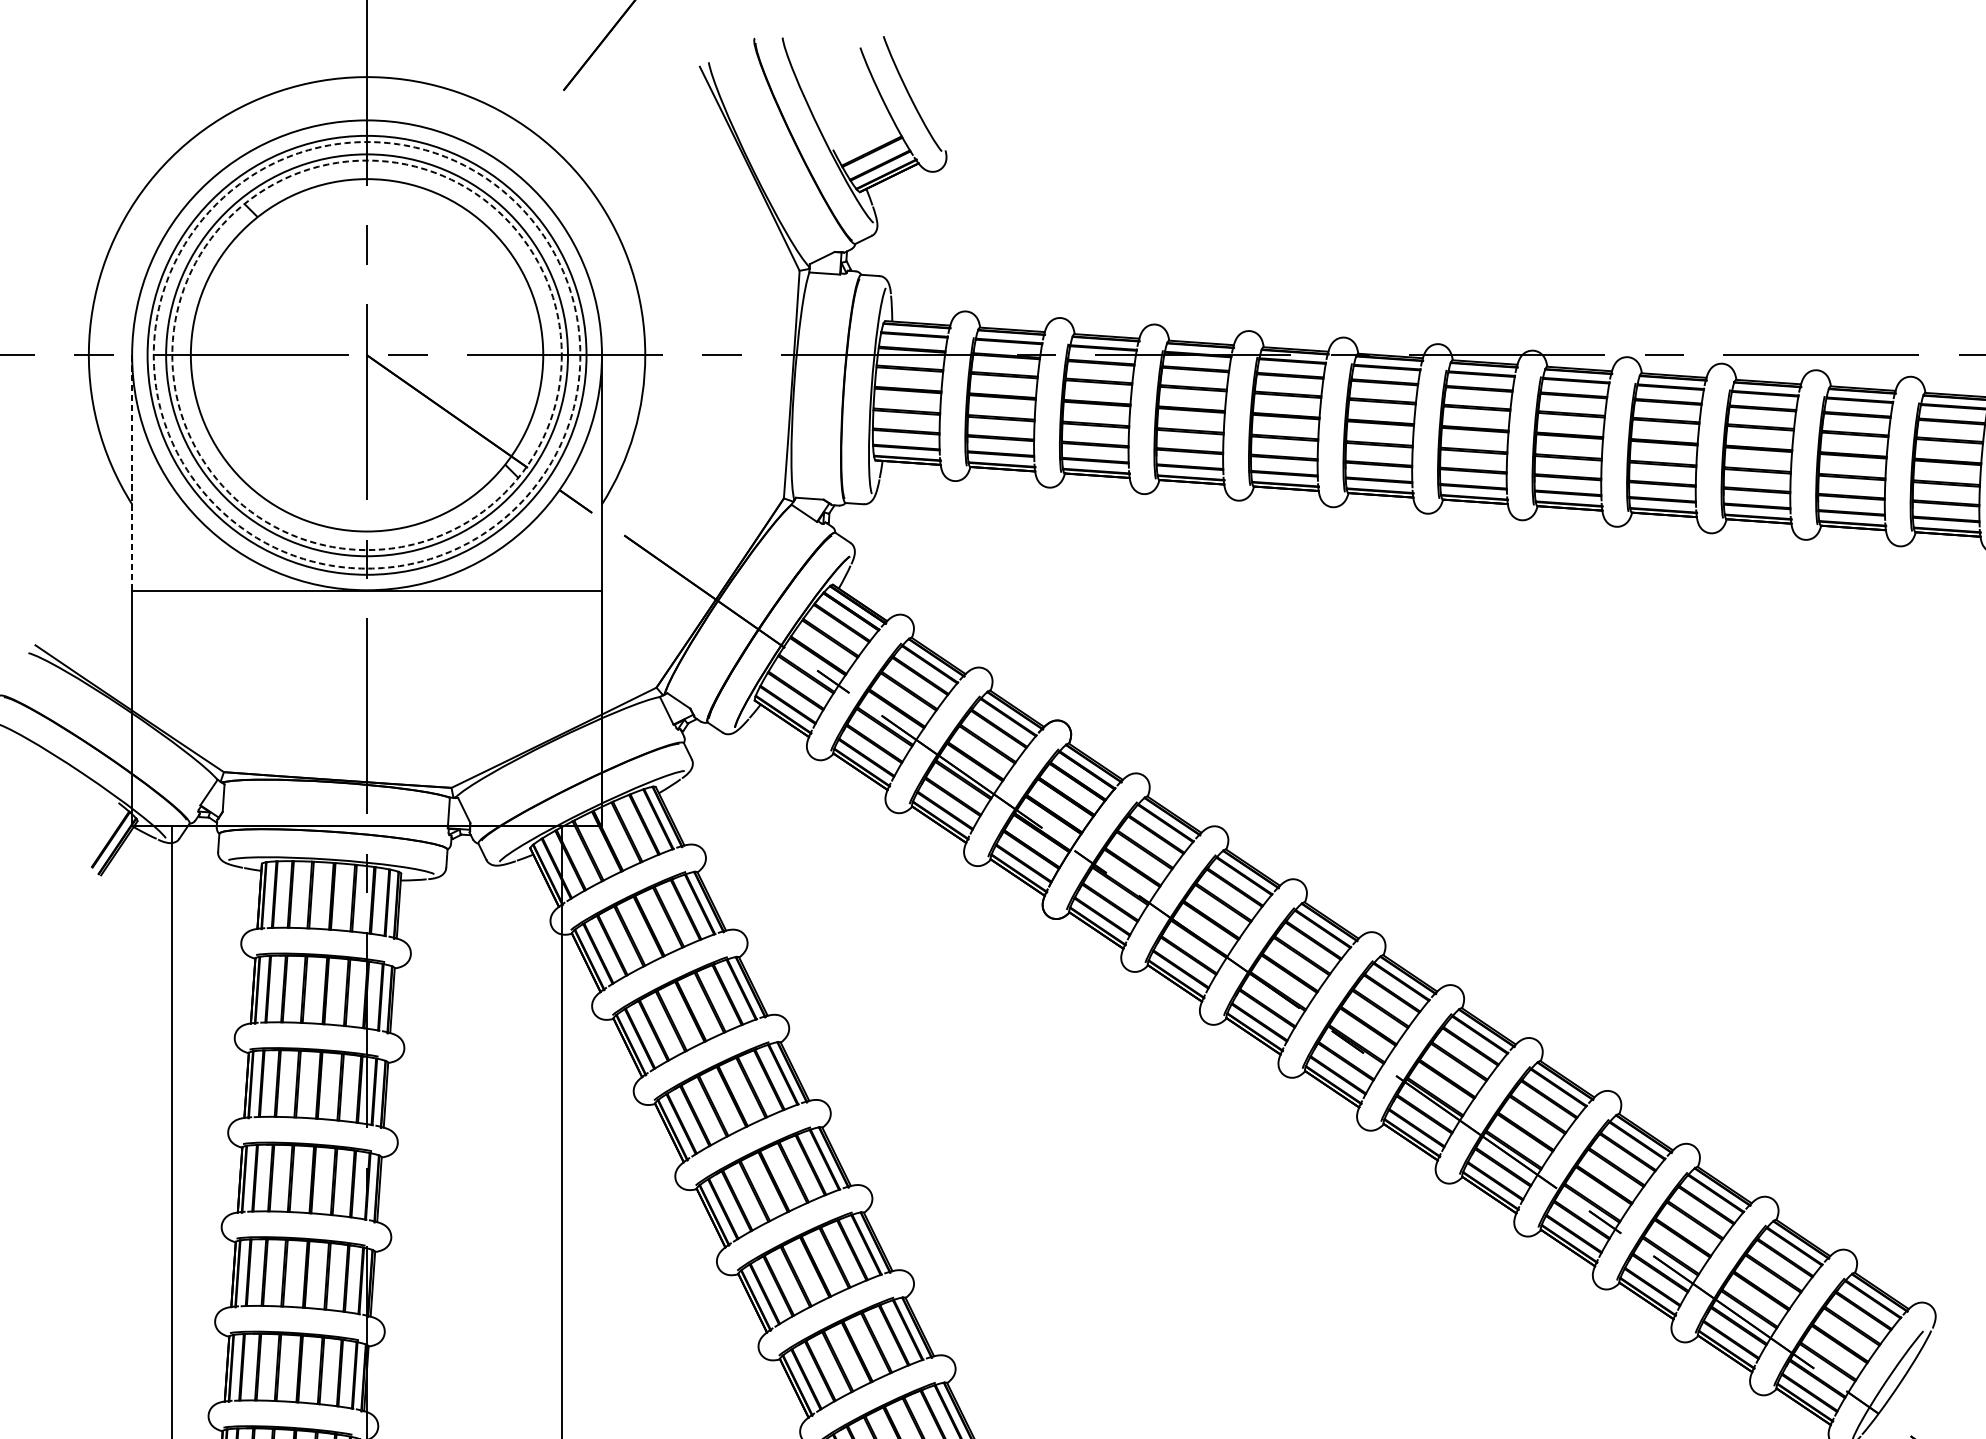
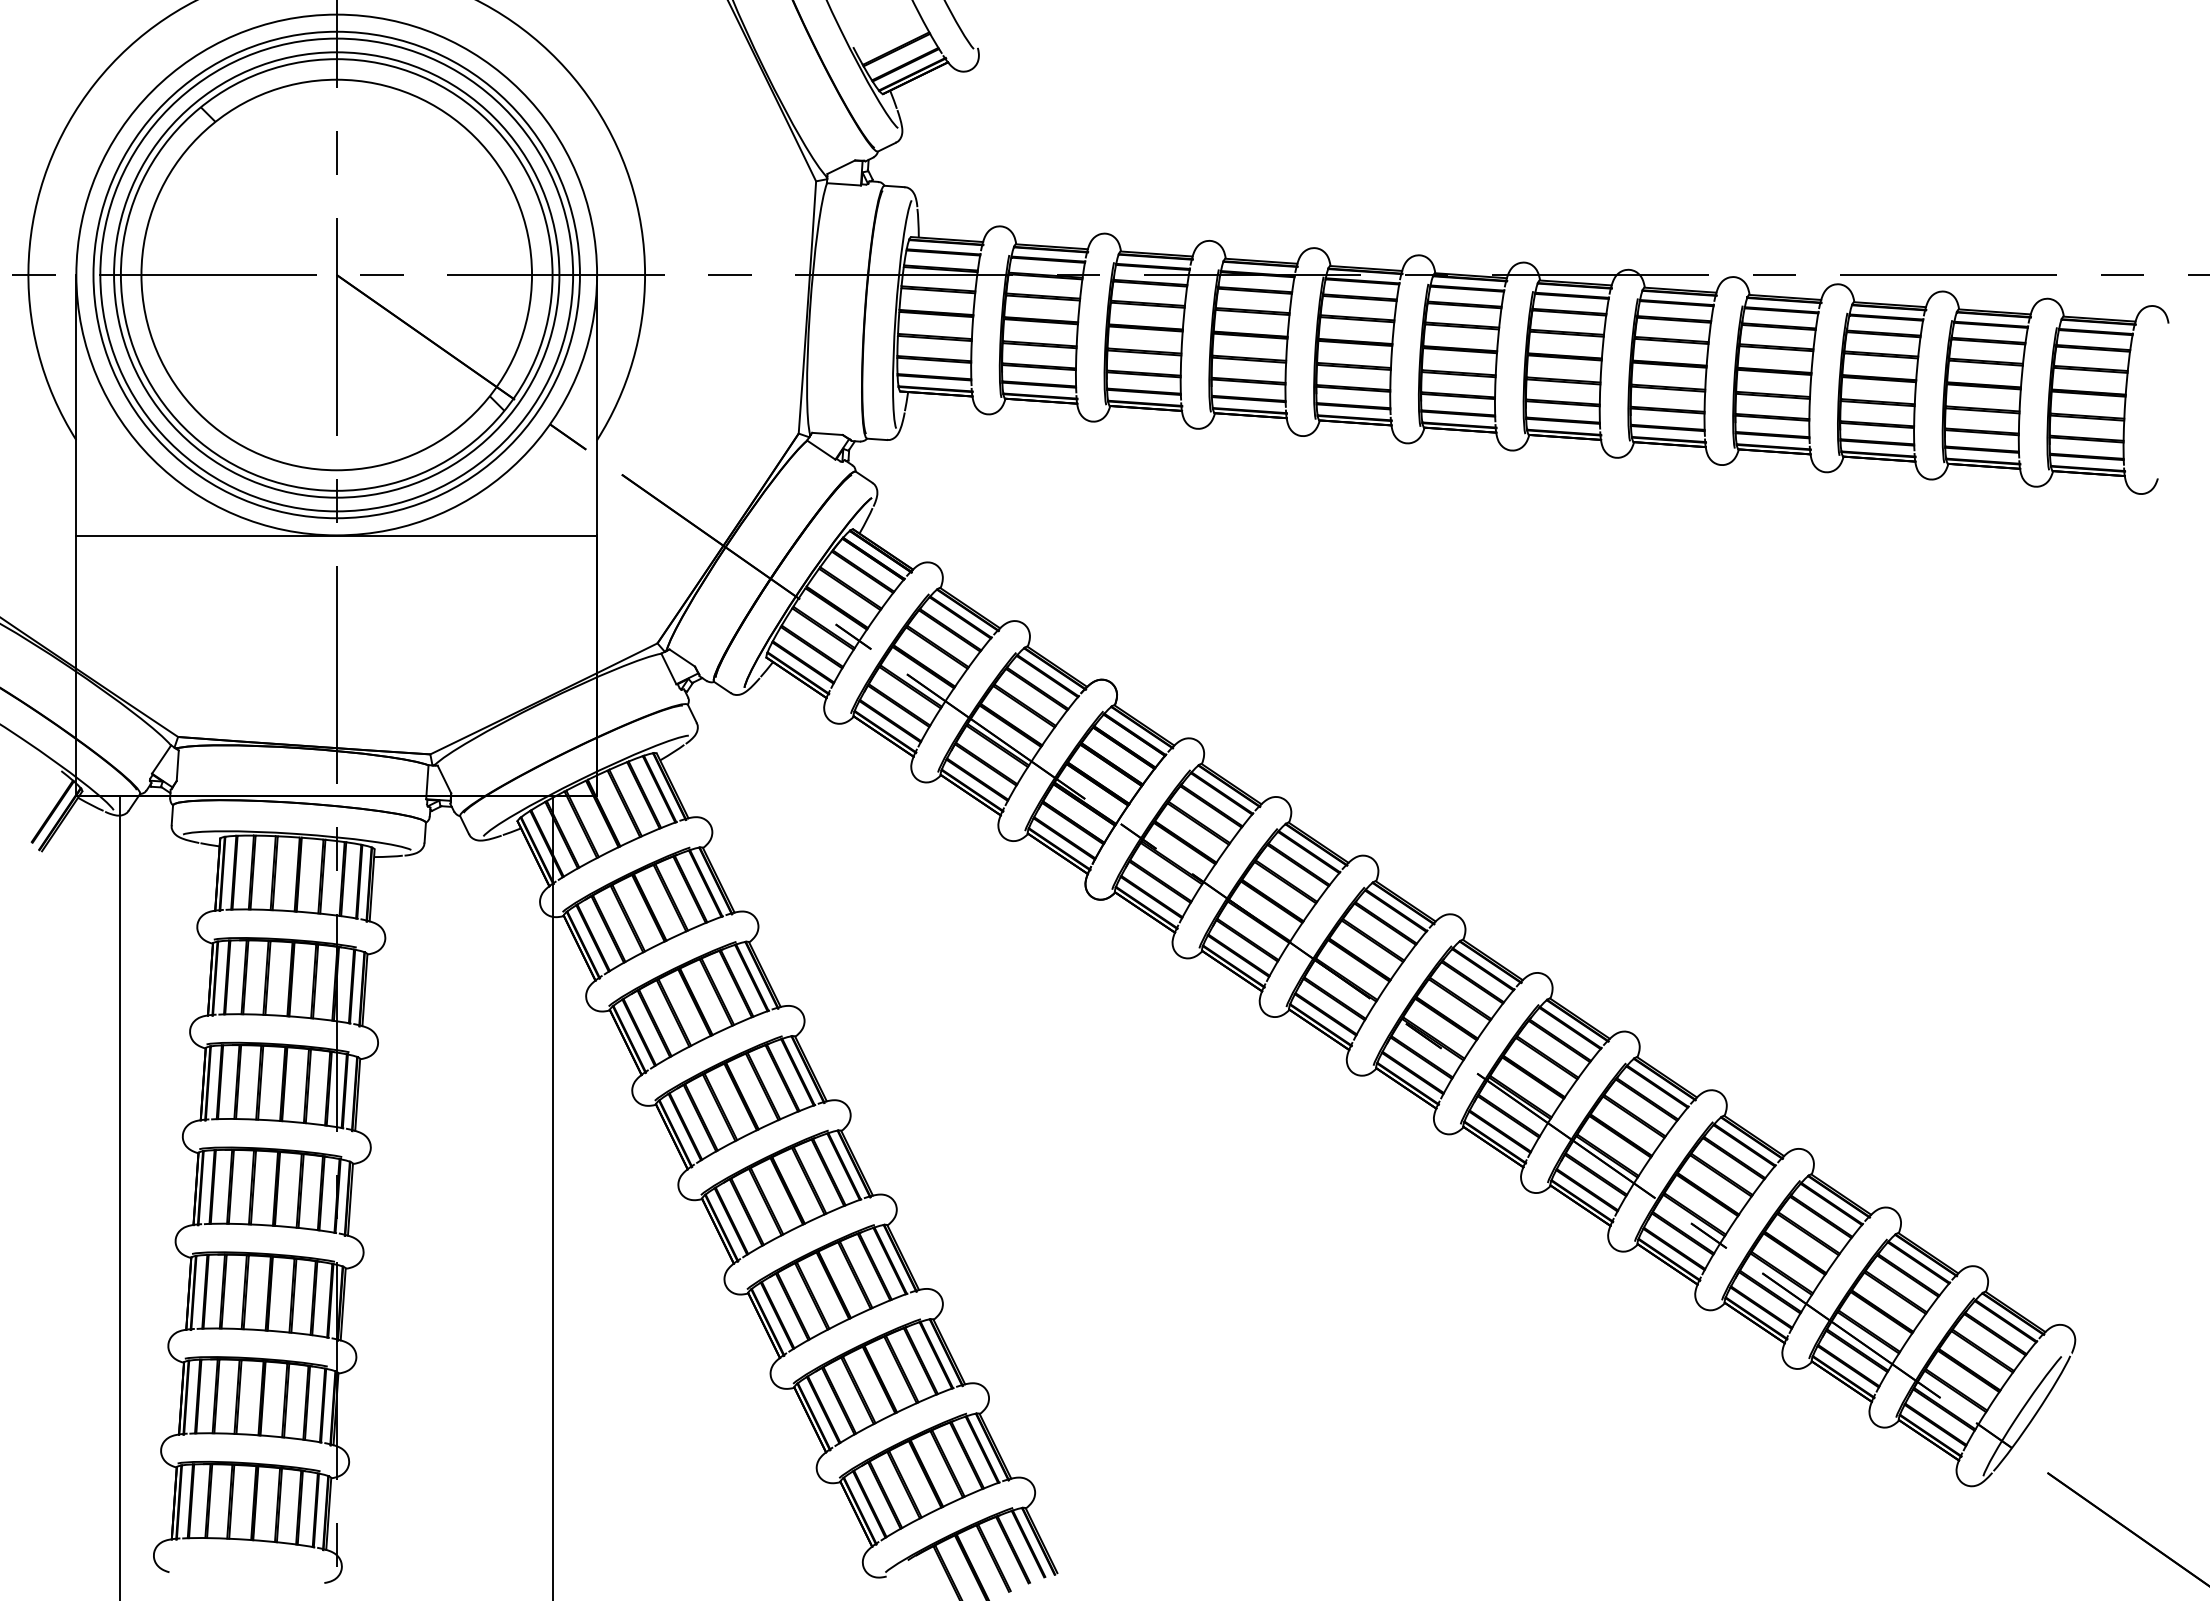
circle: (366, 354) -> (336, 274), dashed -> solid
circle: (366, 354) -> (336, 274), dashed -> solid
line: (132, 473) -> (76, 405), dashed -> solid

